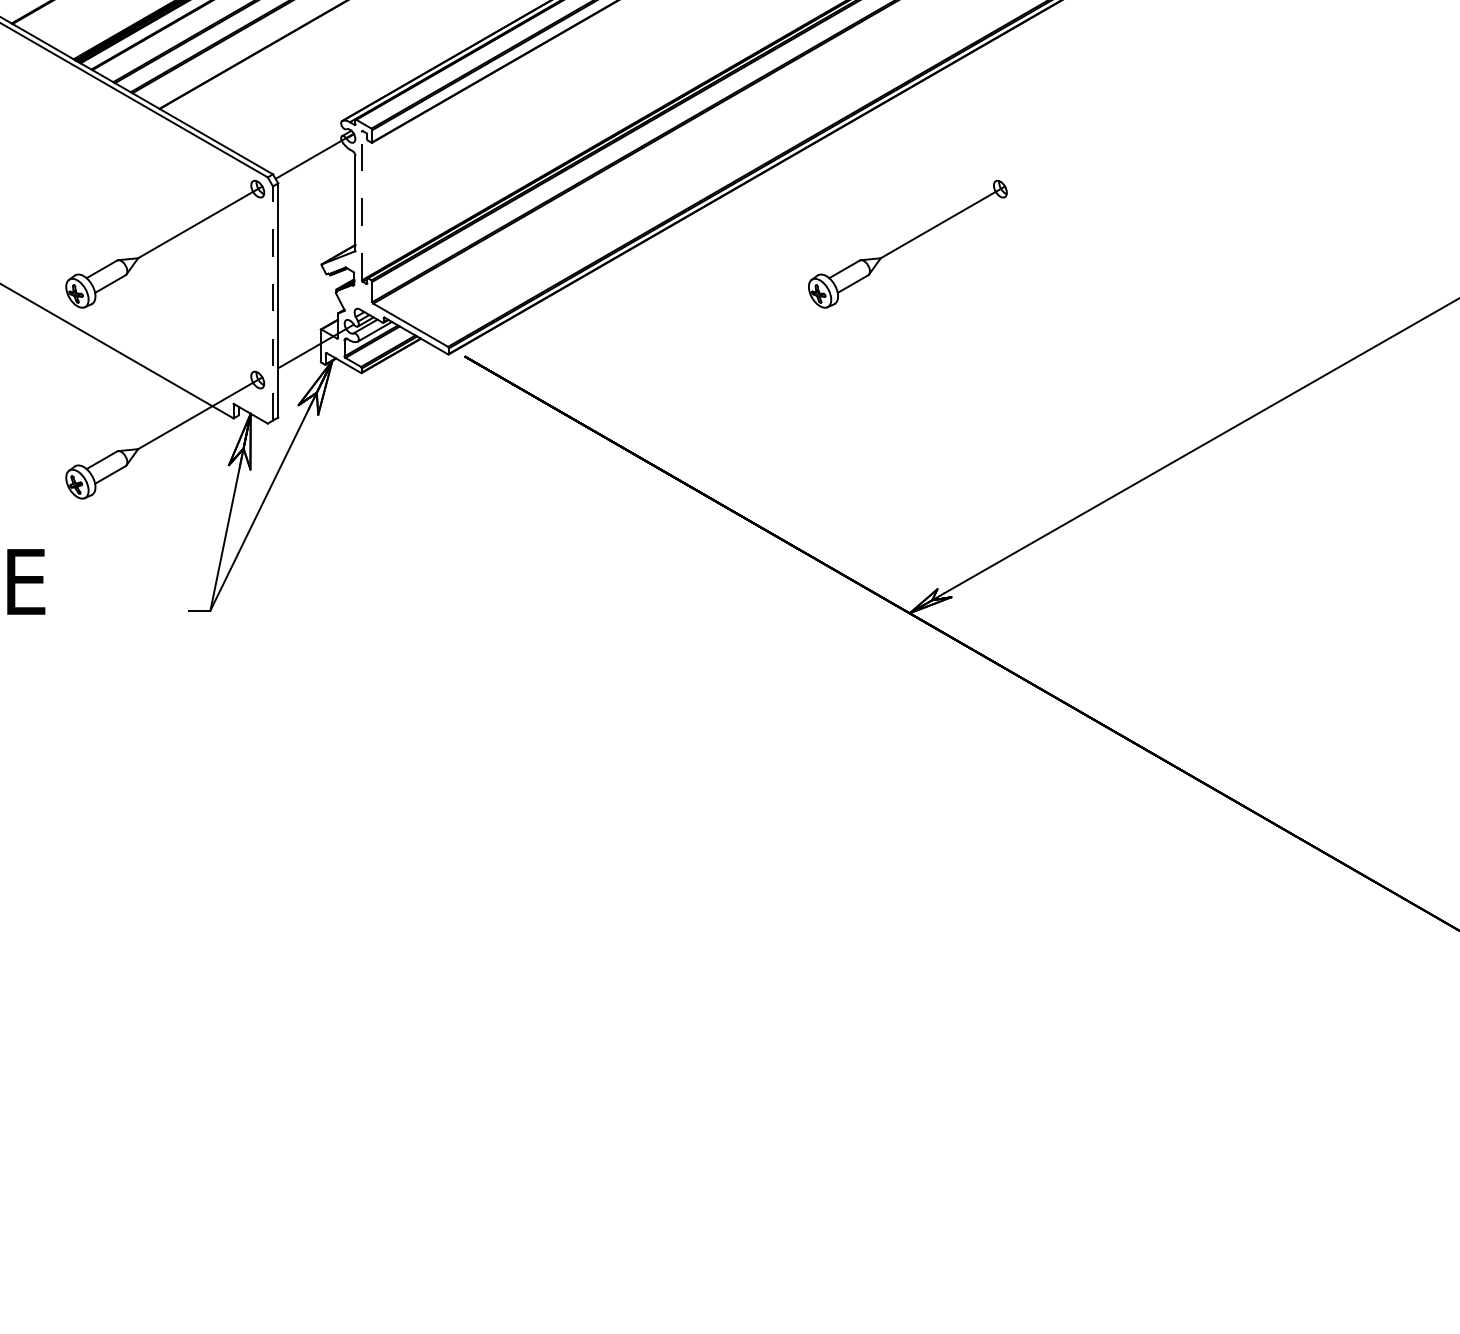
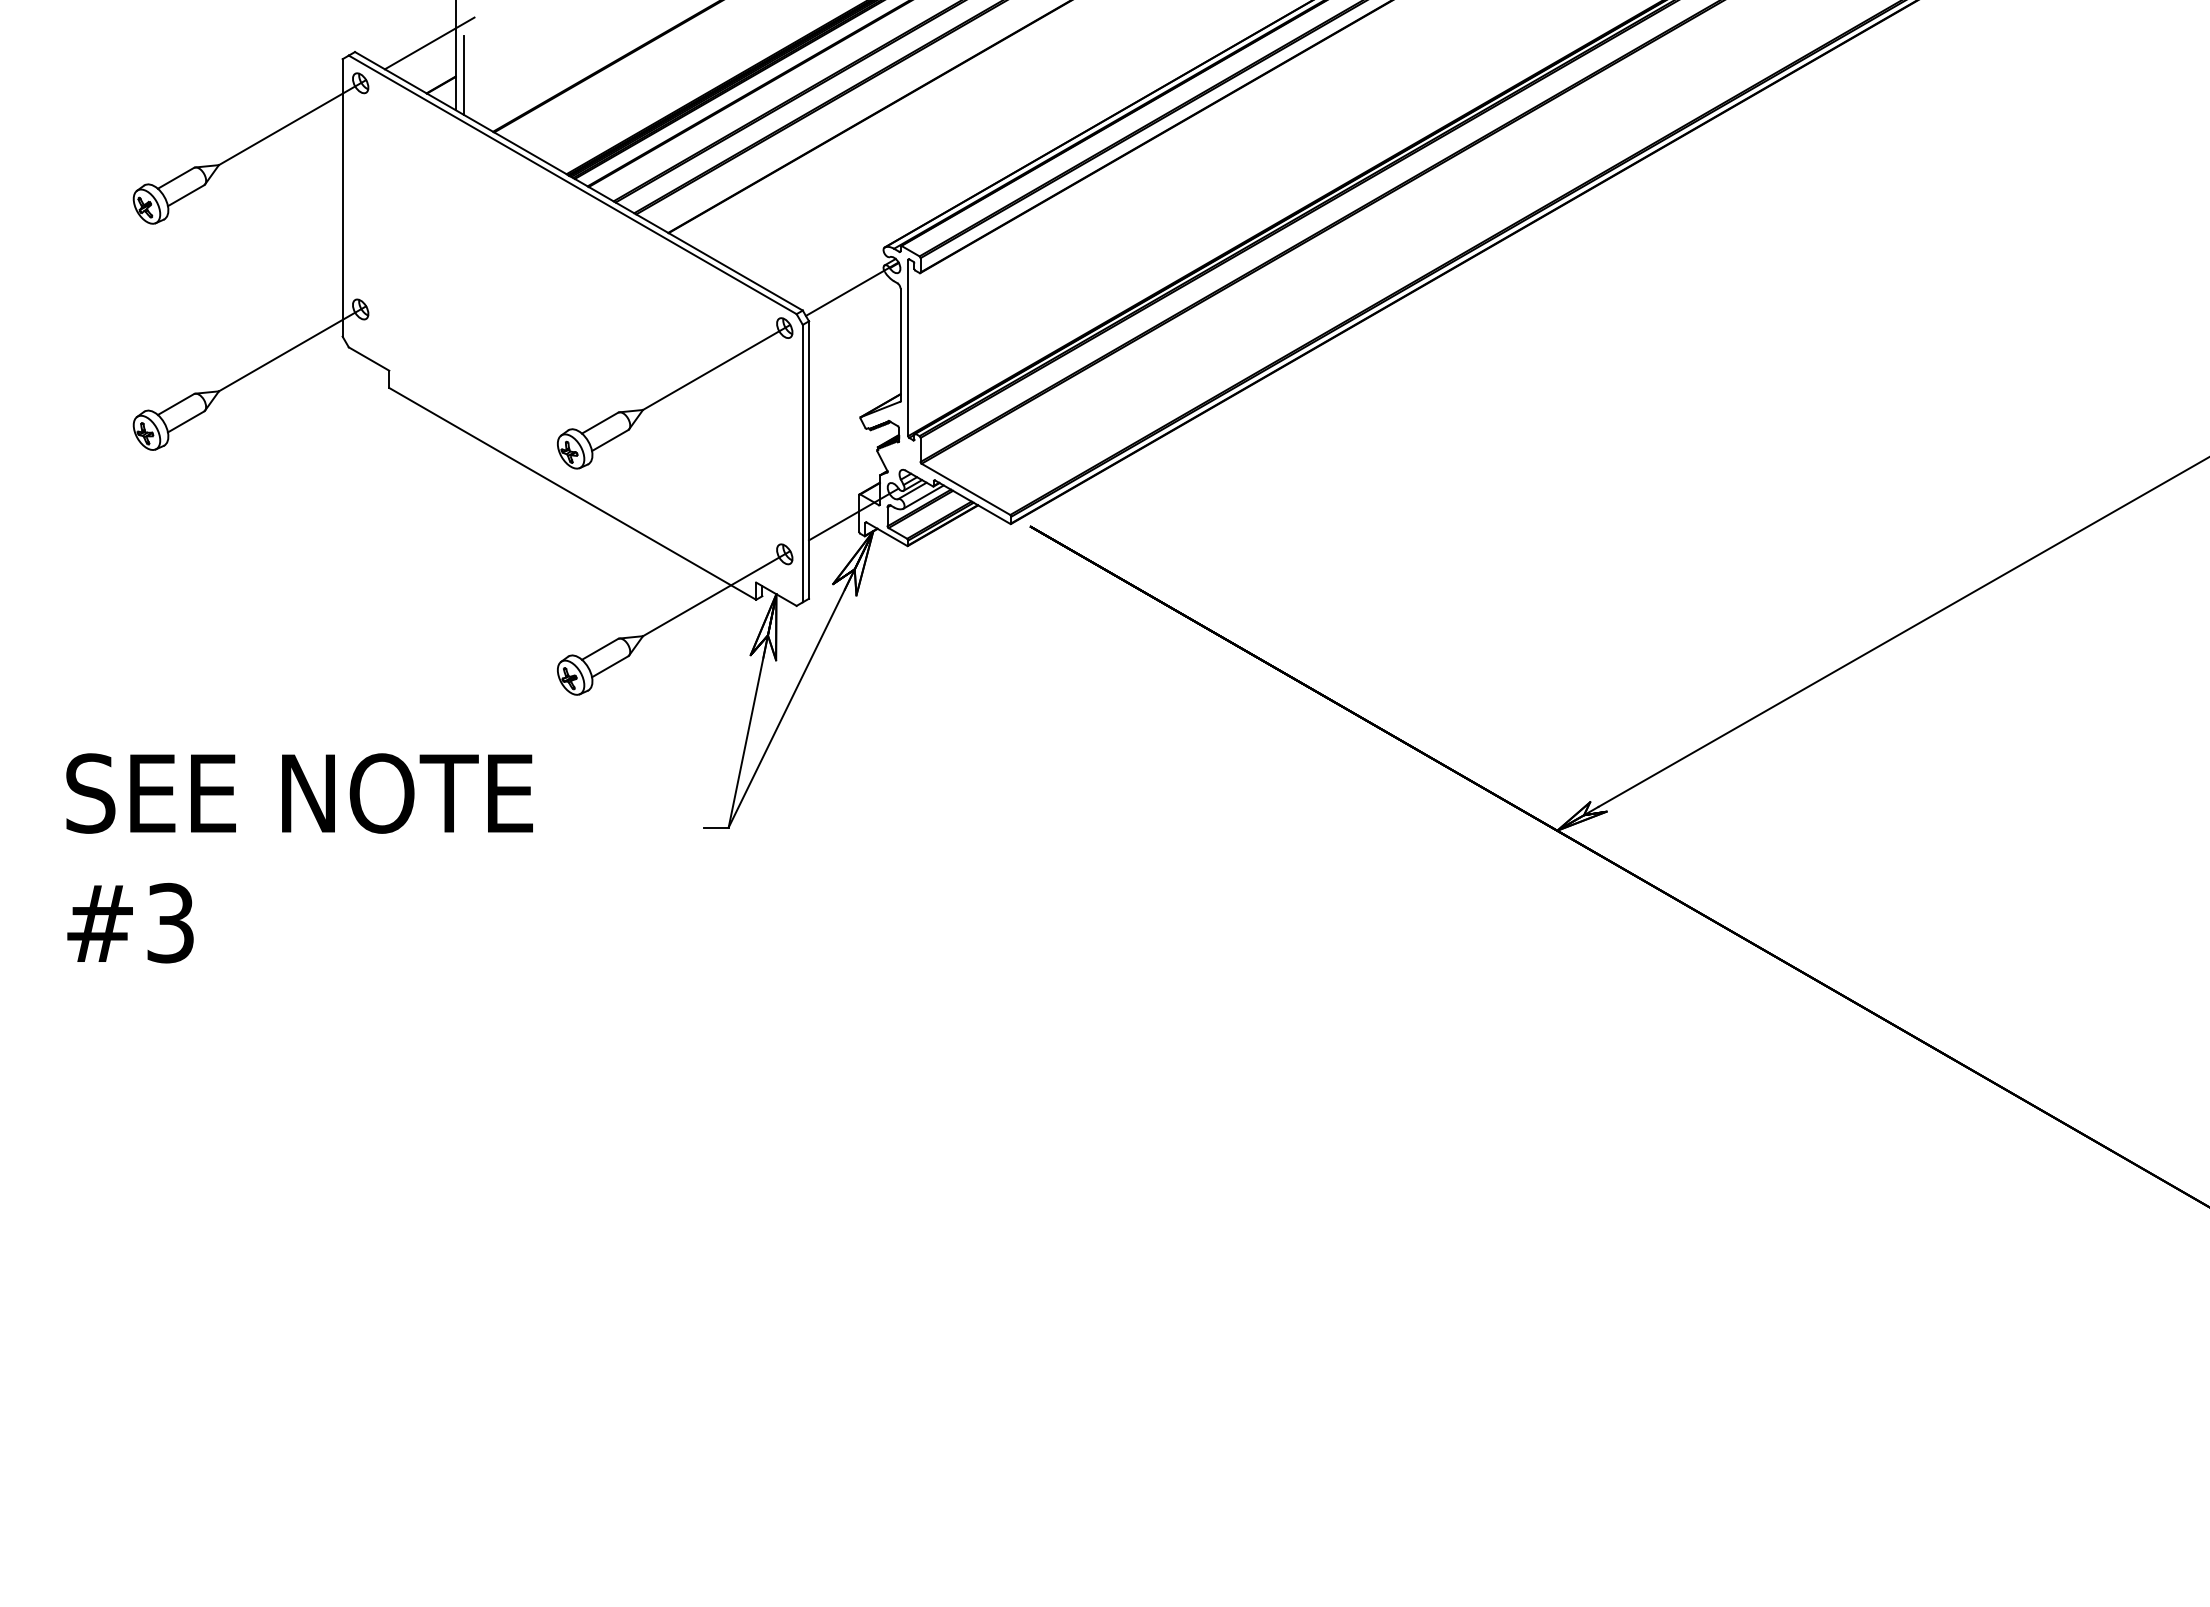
line: (362, 205) -> (908, 347), dashed -> solid
part: (908, 244) -> (1555, 393), removed
line: (272, 303) -> (802, 463), dashed -> solid

